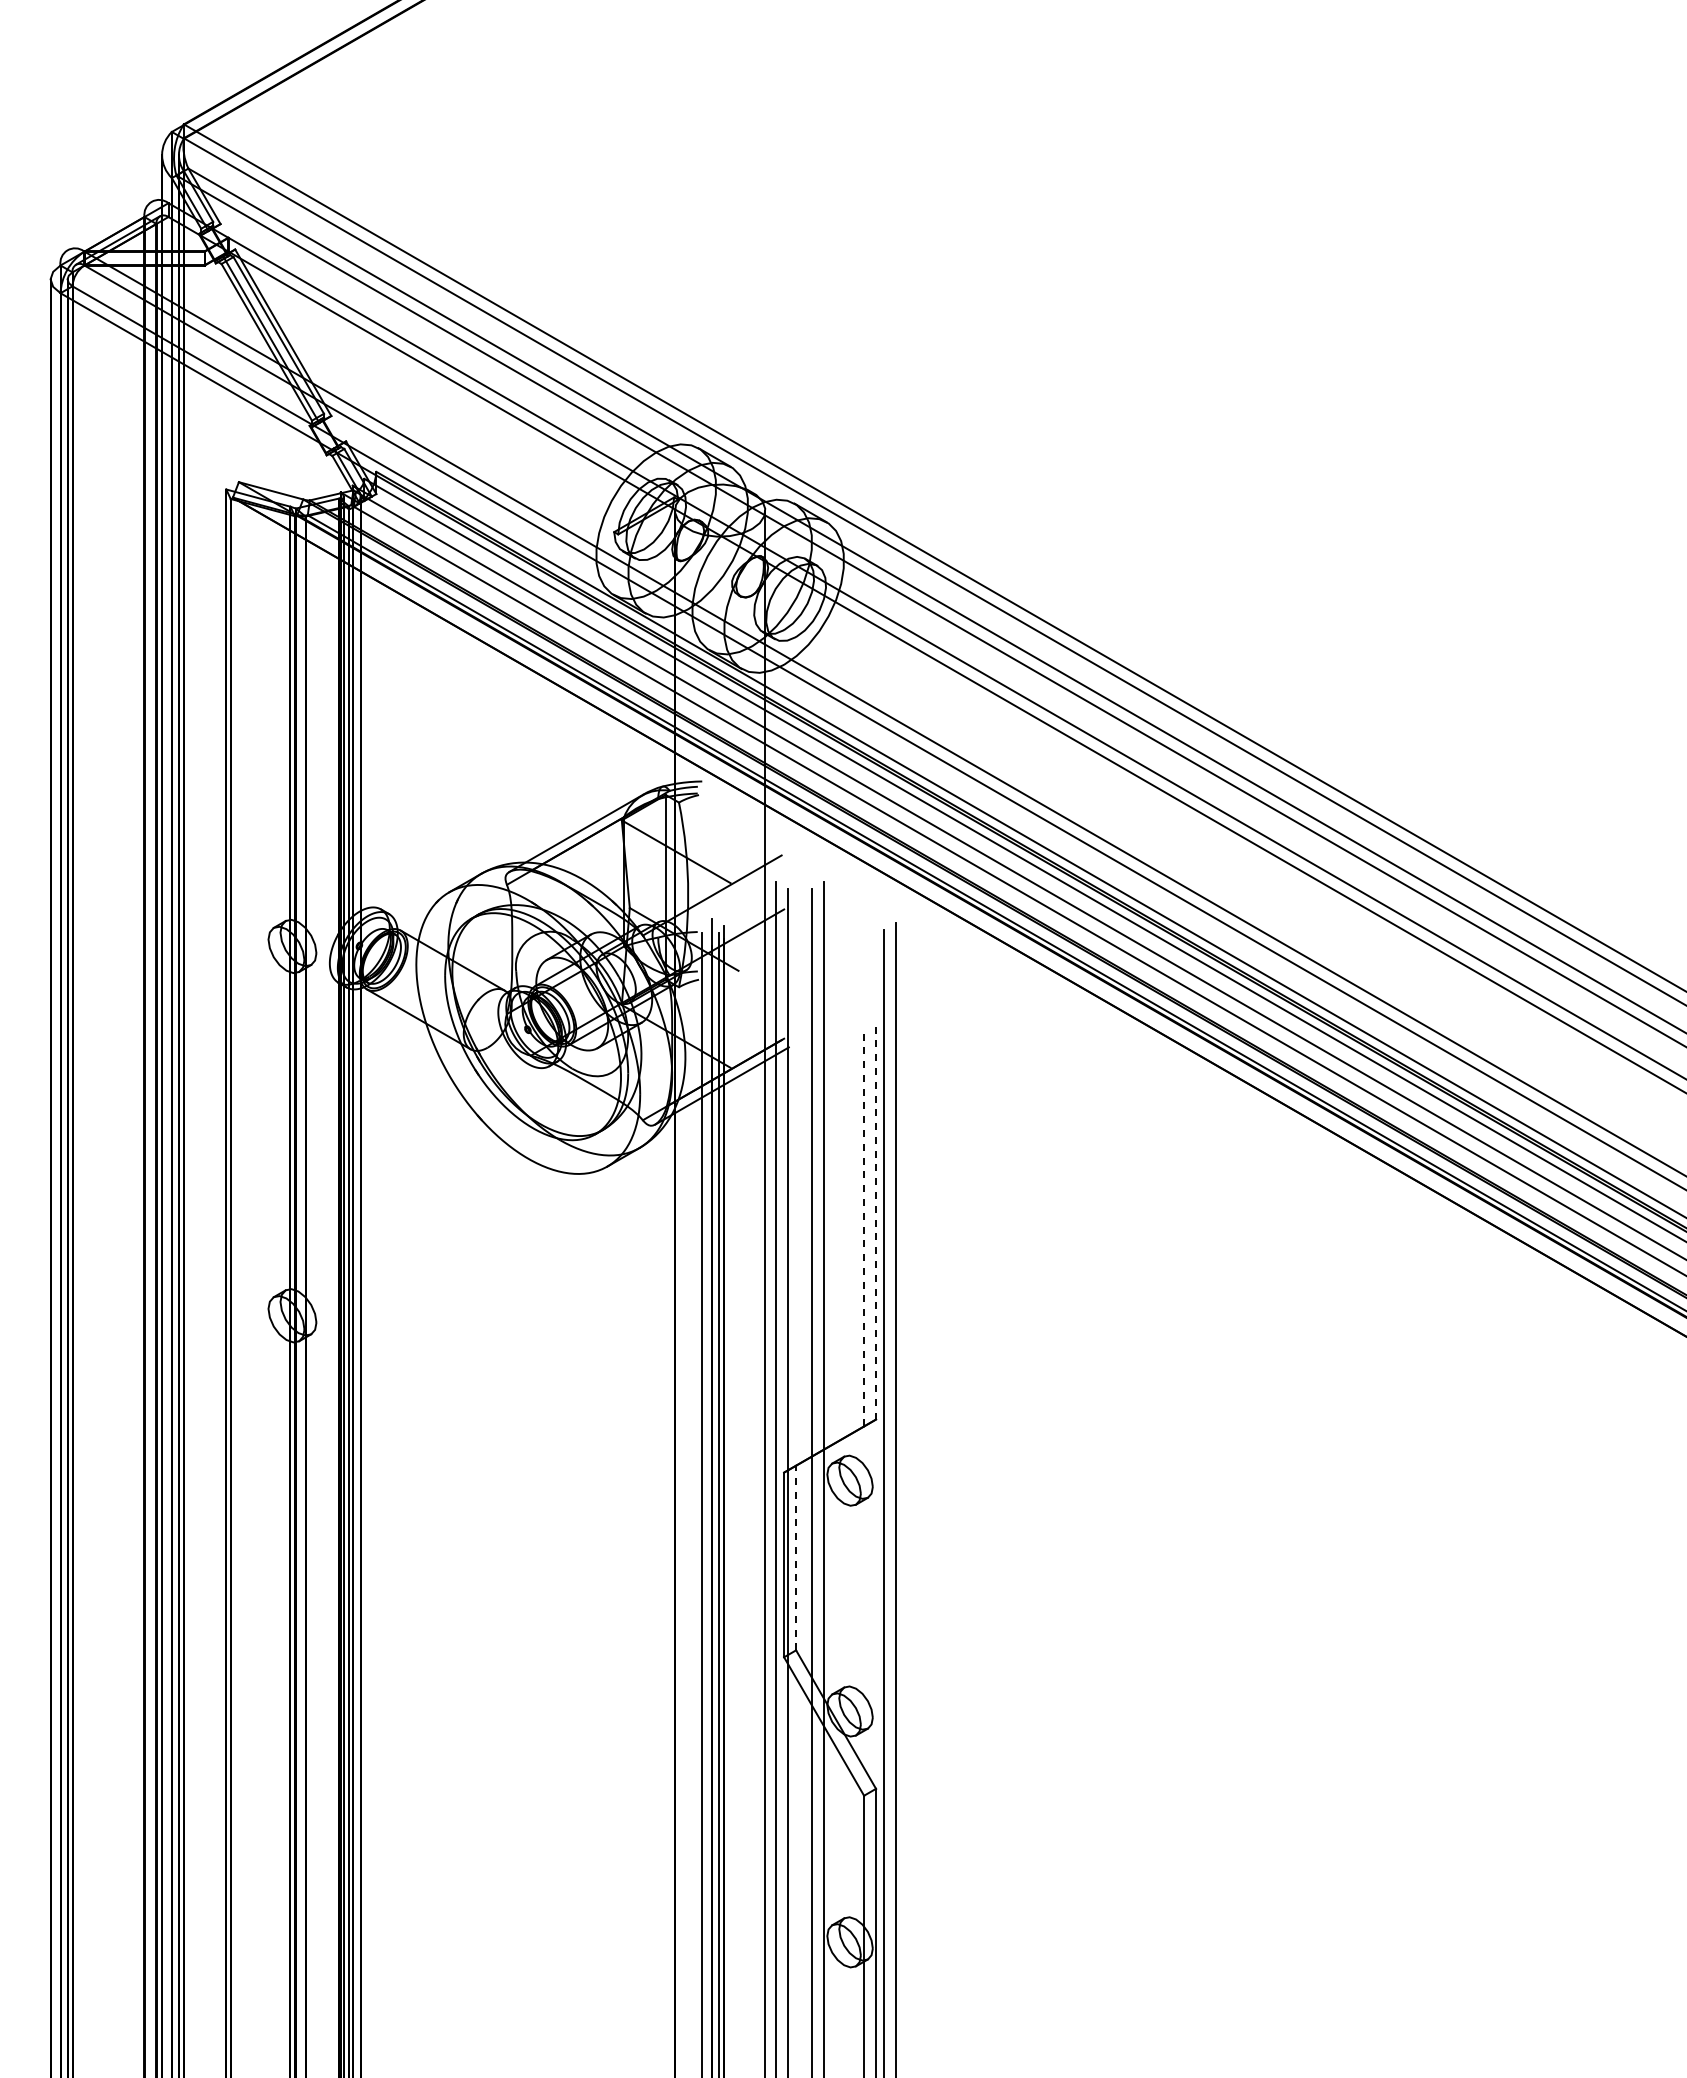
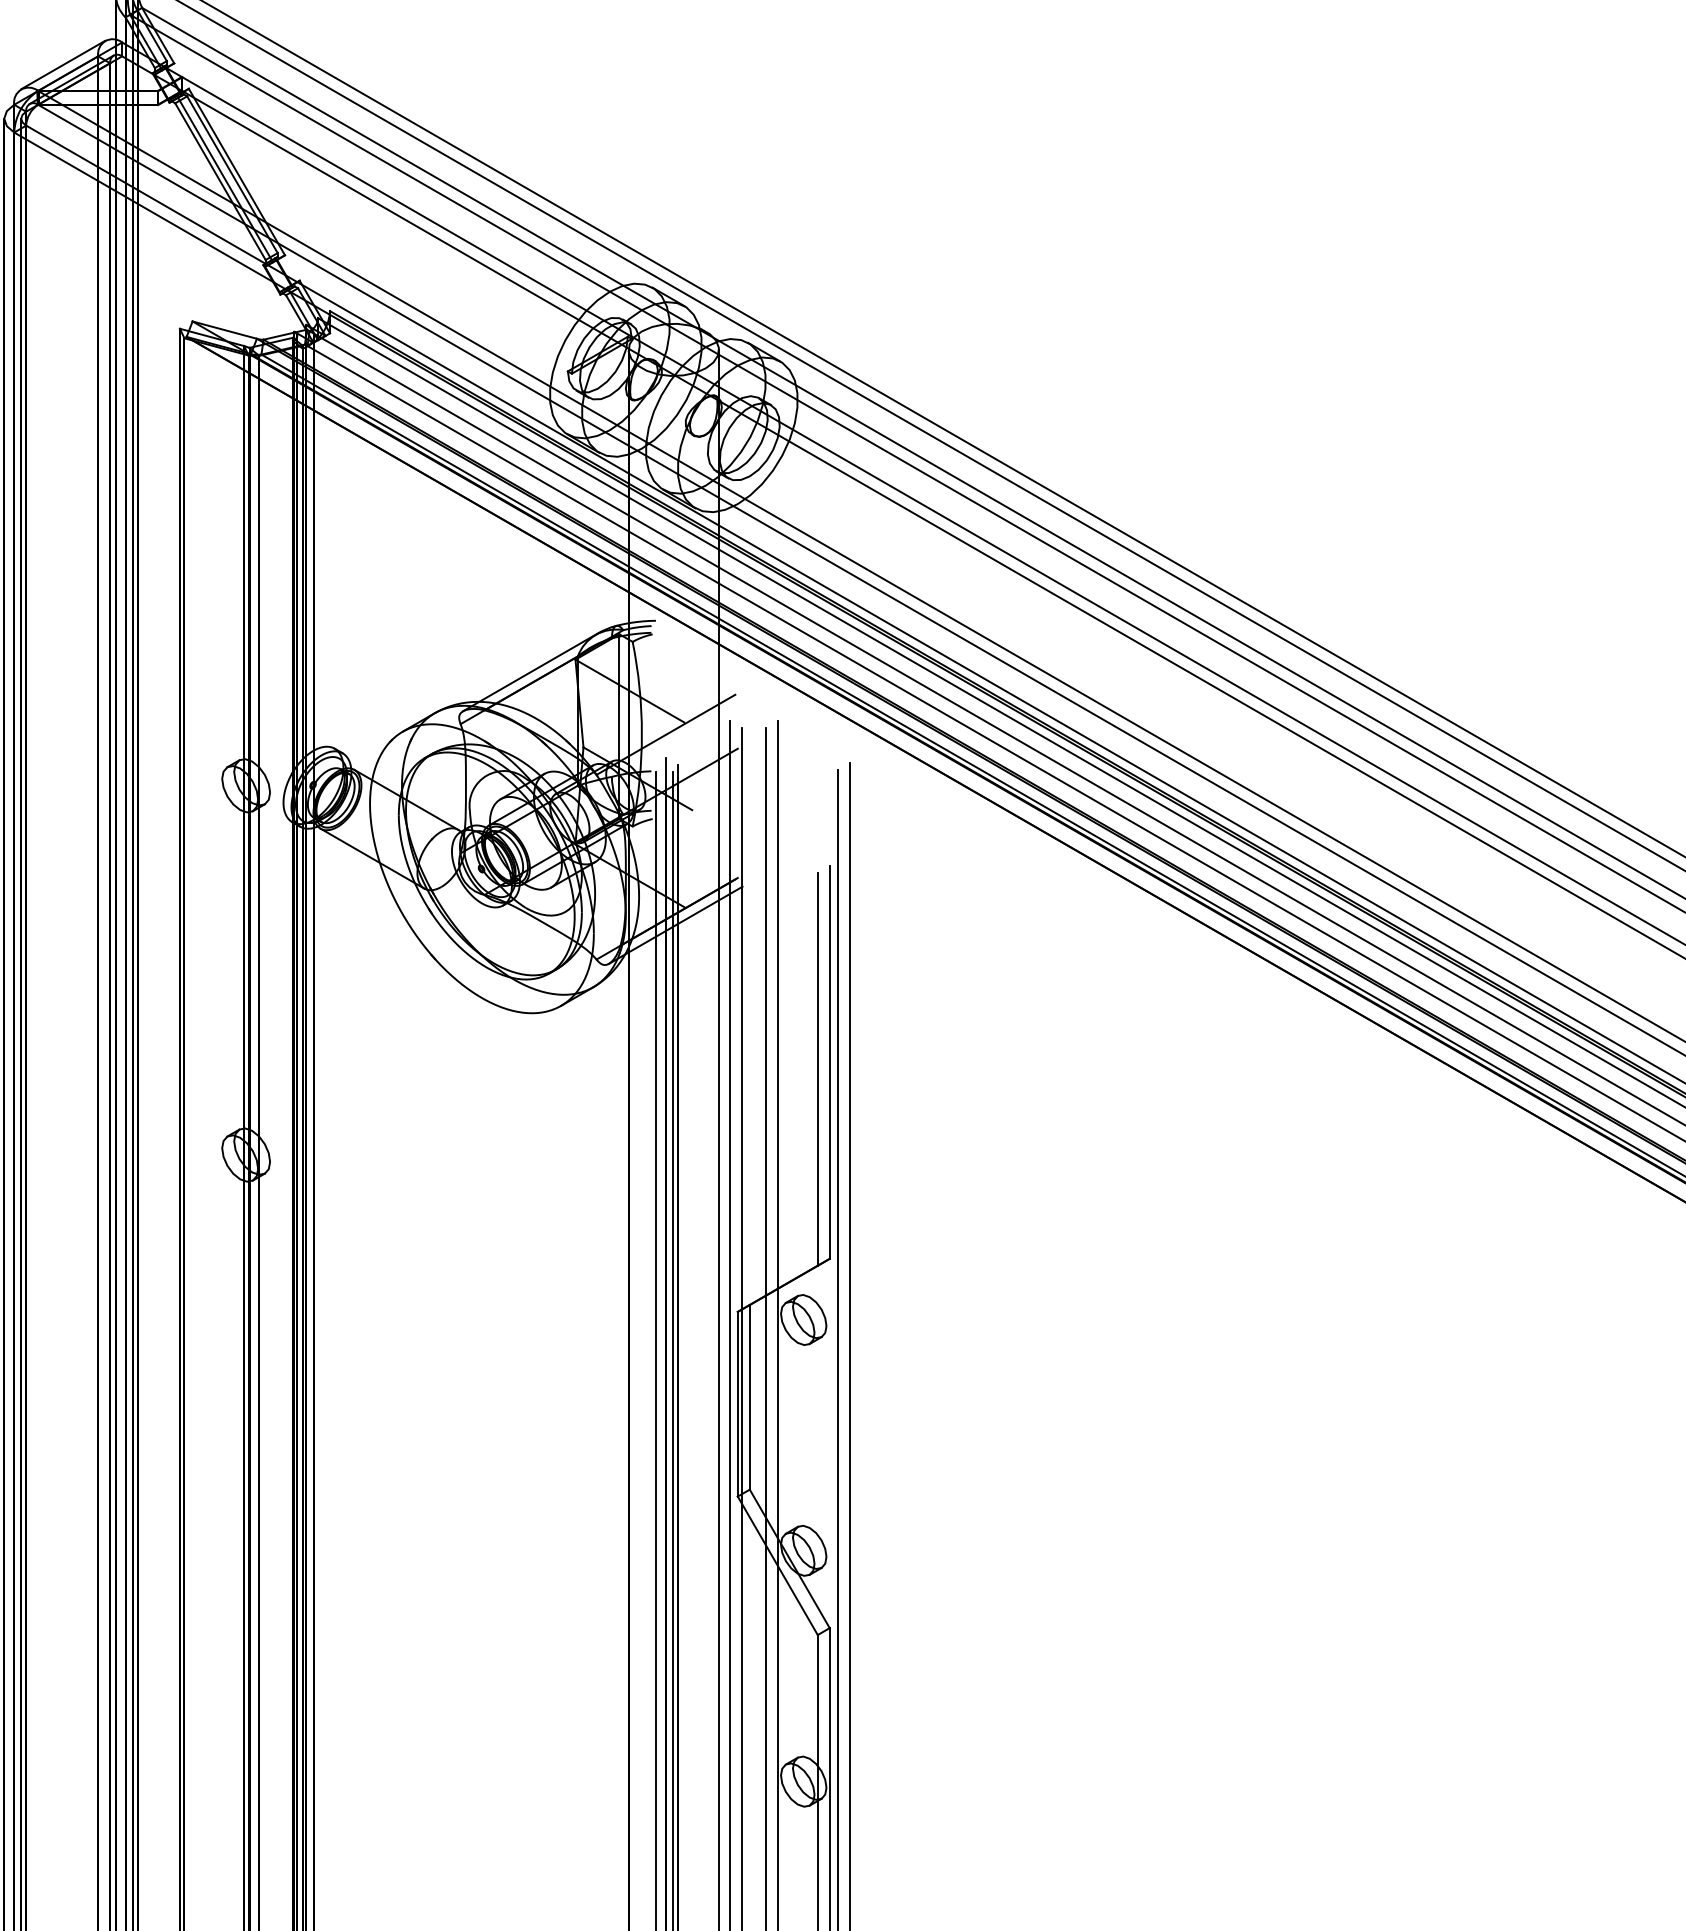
line: (109, 225) -> (63, 64), added
line: (876, 1222) -> (830, 1061), dashed -> solid
line: (864, 1229) -> (818, 1068), dashed -> solid
line: (796, 1557) -> (750, 1396), dashed -> solid

